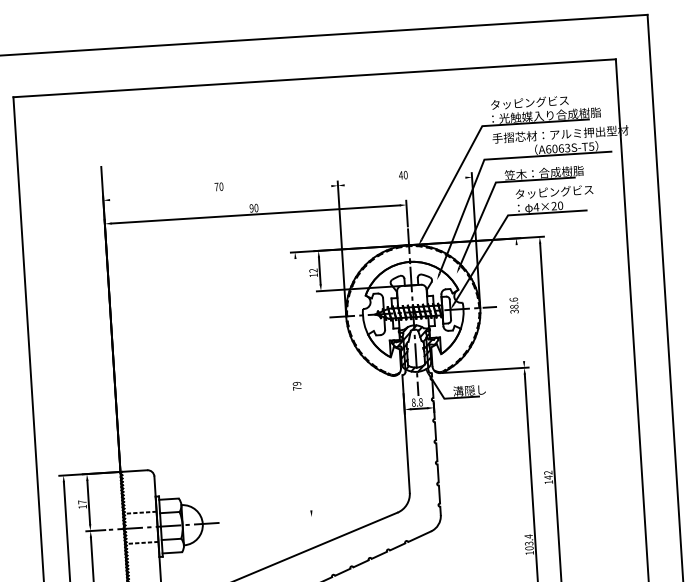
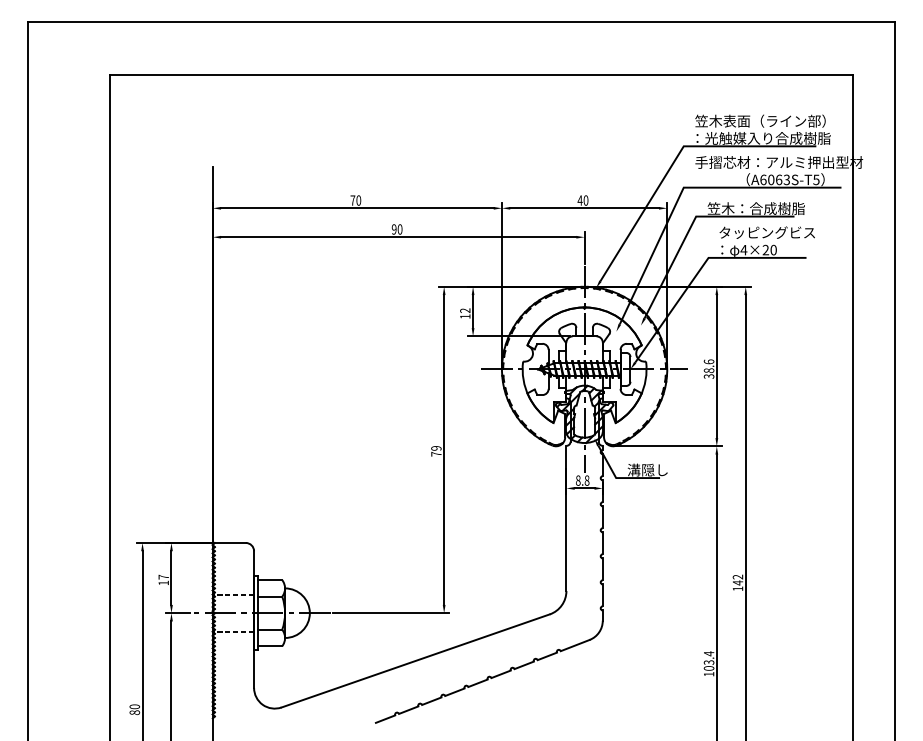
text: (543, 101) -> (760, 120), タッピングビス -> 笠木表面（ライン部）
line: (404, 181) -> (584, 208), added
line: (220, 193) -> (357, 208), added
line: (520, 303) -> (716, 366), added
line: (303, 384) -> (444, 449), added
line: (269, 520) -> (391, 613), added

